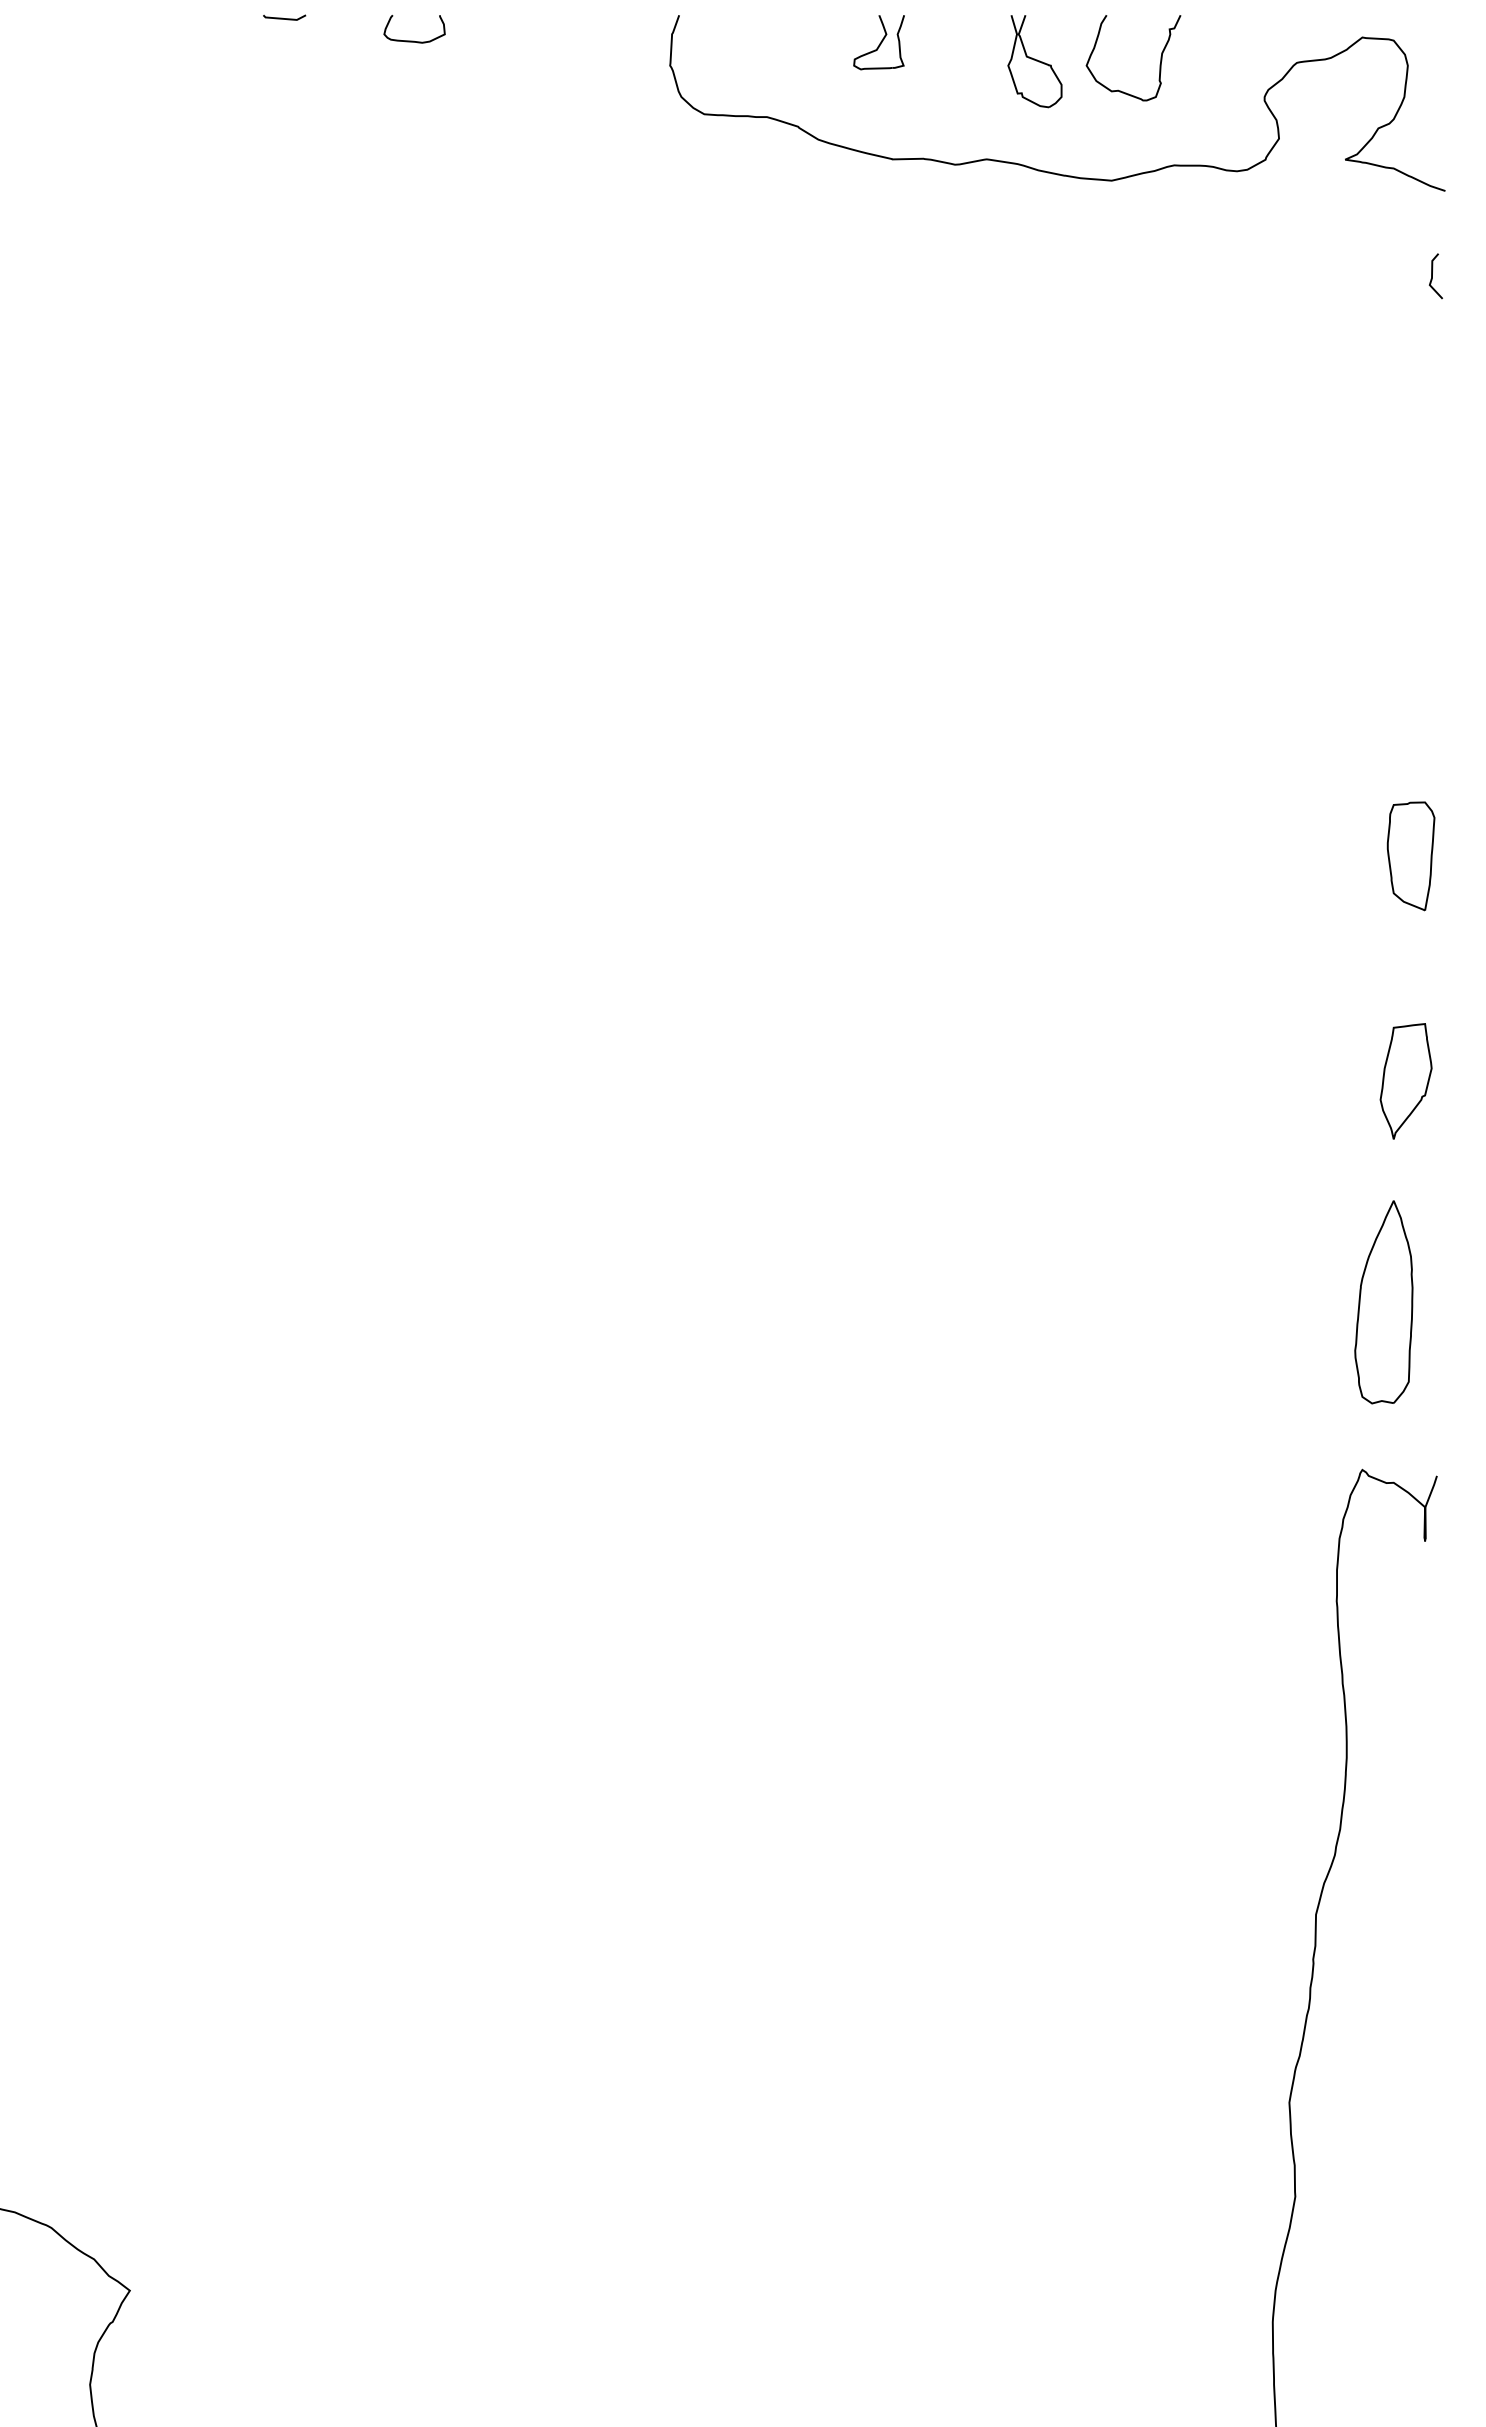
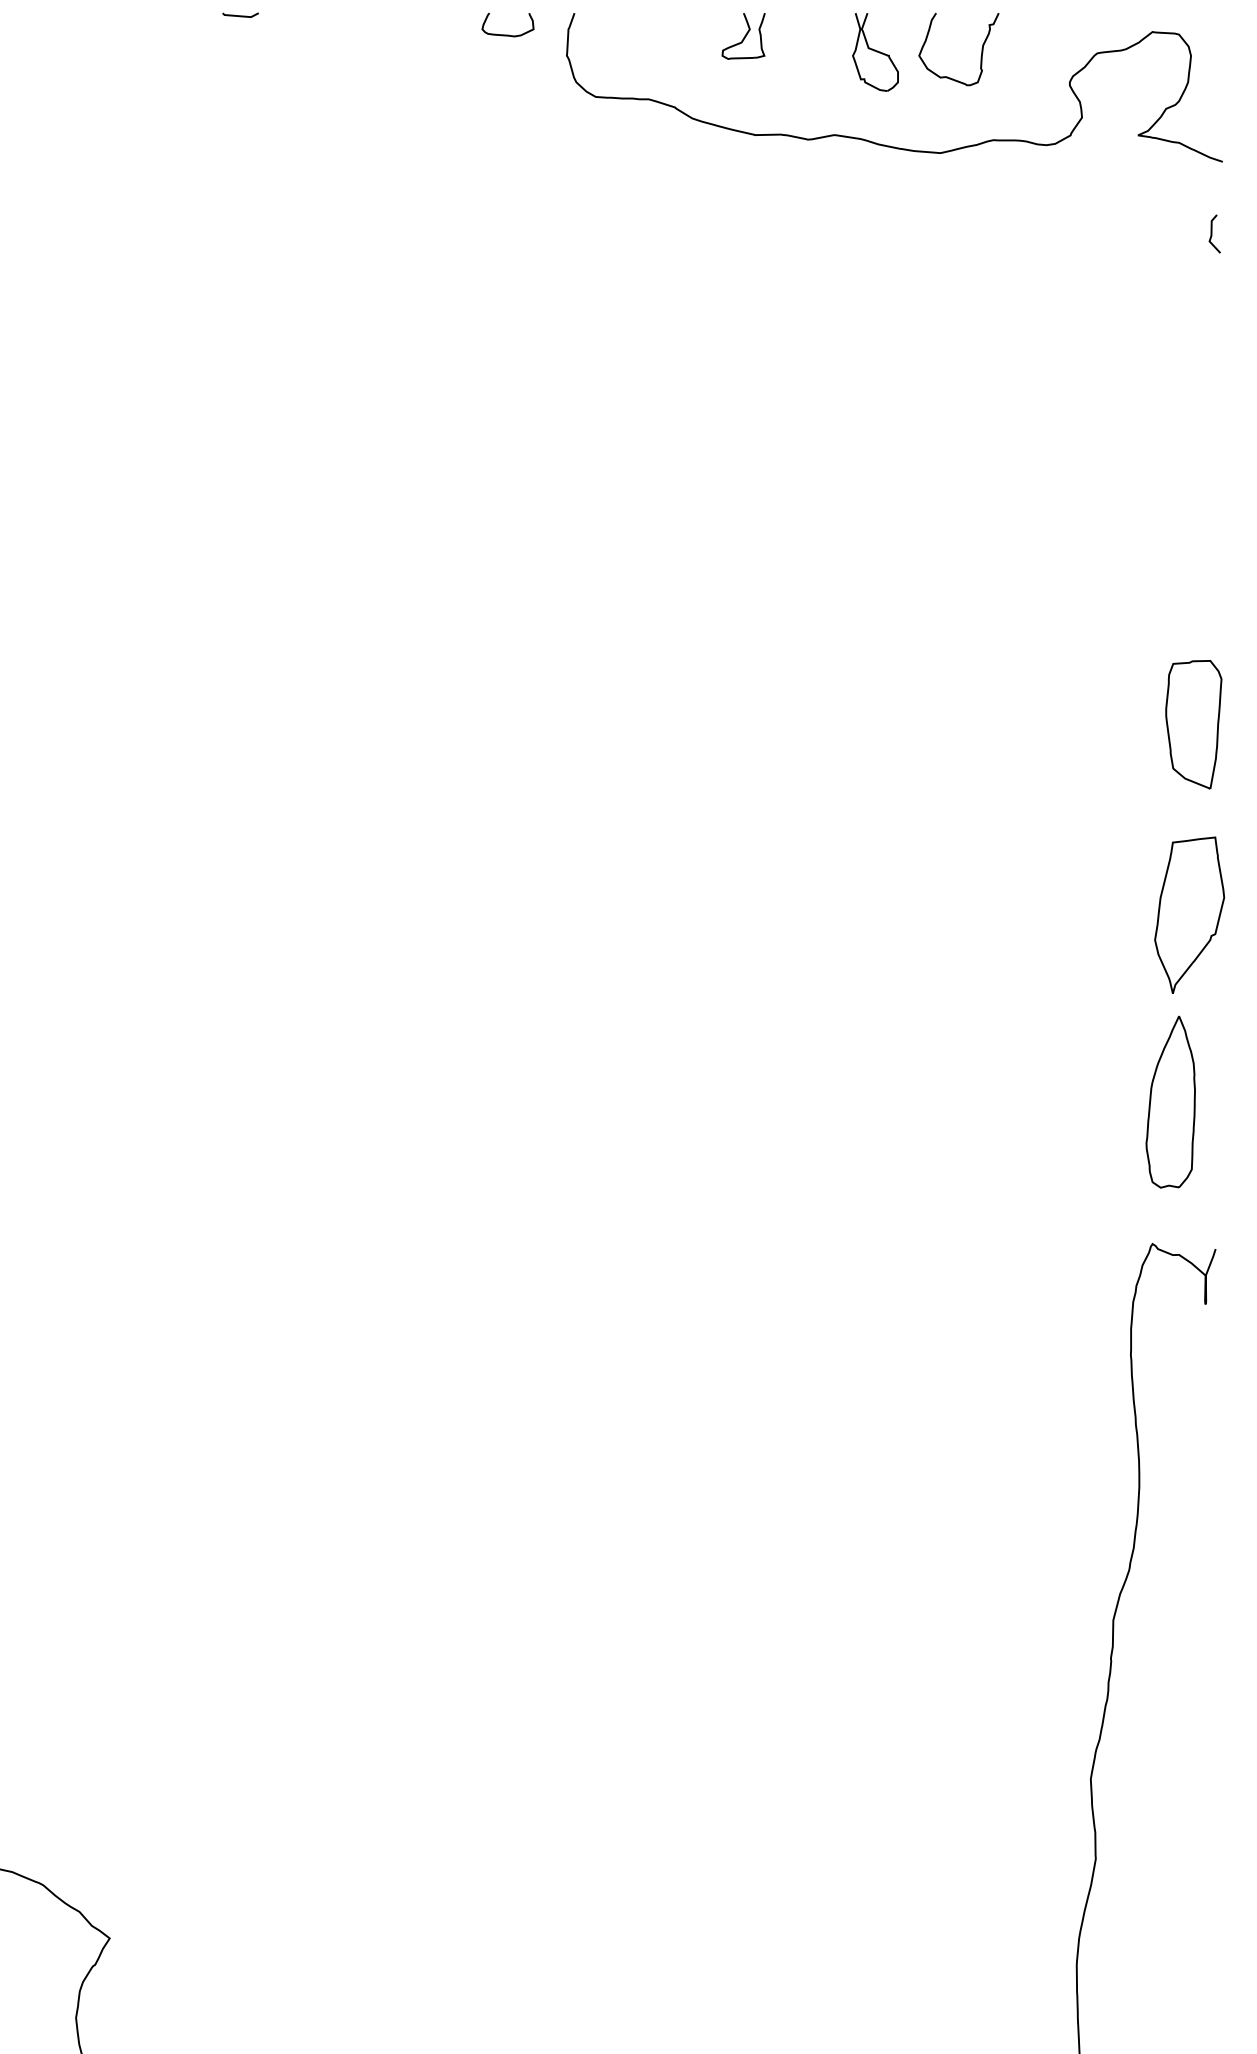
curve: (414, 40) -> (507, 34), moved
part: (1410, 856) -> (1193, 724), size x1.4
part: (1405, 1081) -> (1189, 915), size x1.6

